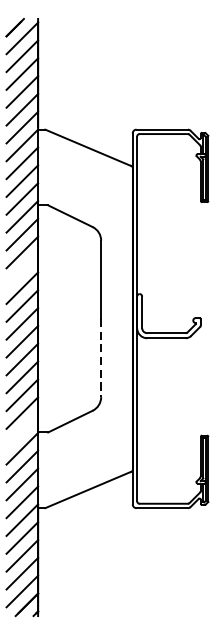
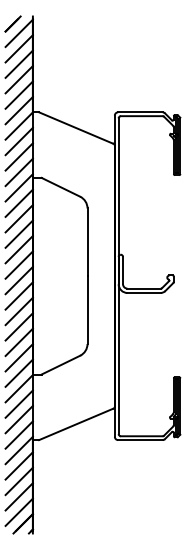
line: (21, 269) -> (18, 233), added
line: (101, 358) -> (87, 310), dashed -> solid
line: (21, 430) -> (18, 372), added

